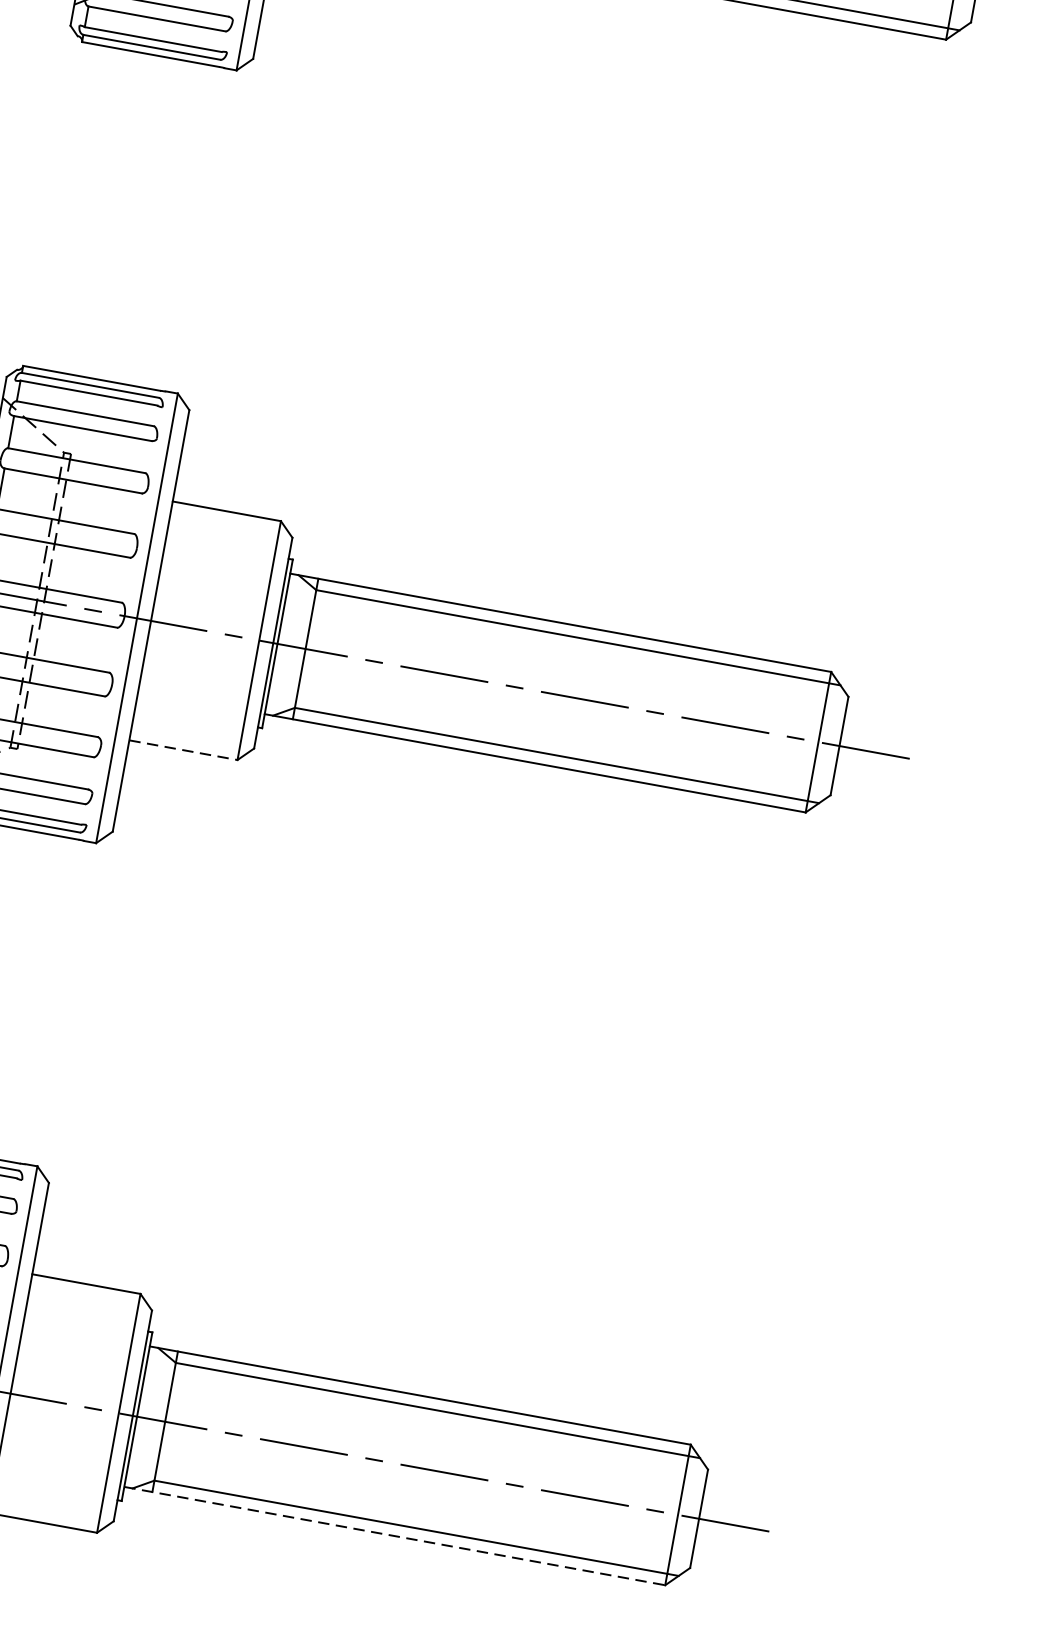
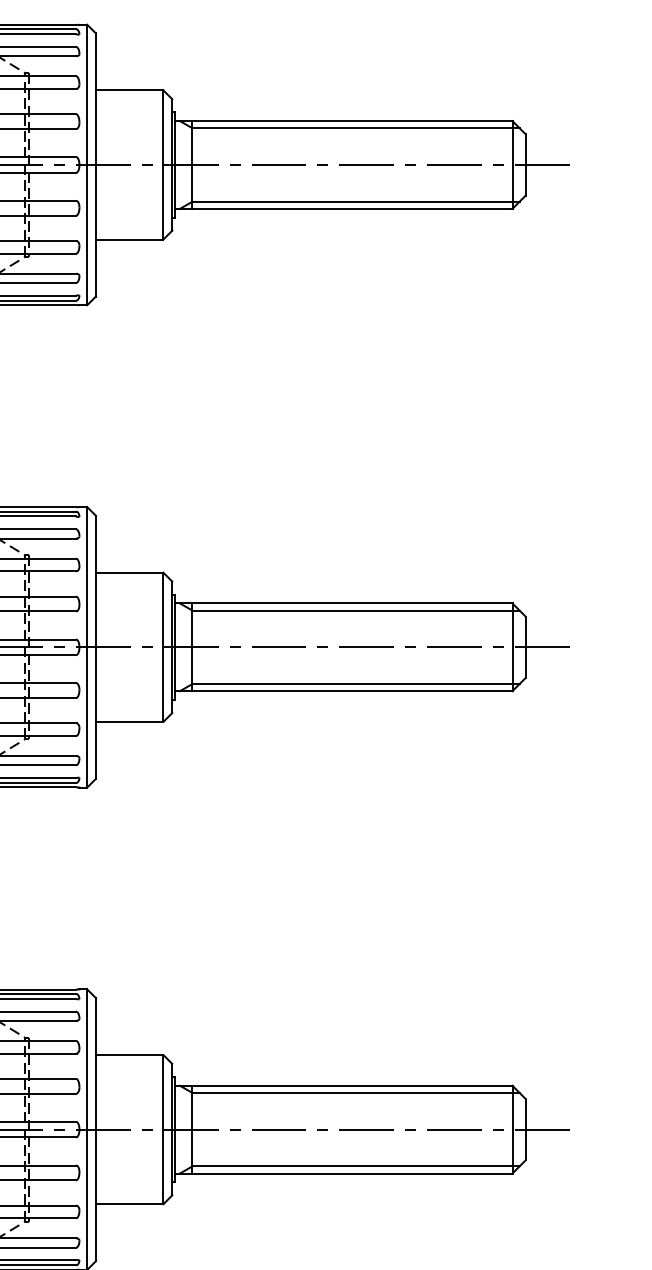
line: (183, 749) -> (129, 721), dashed -> solid
line: (394, 1536) -> (343, 1173), dashed -> solid

